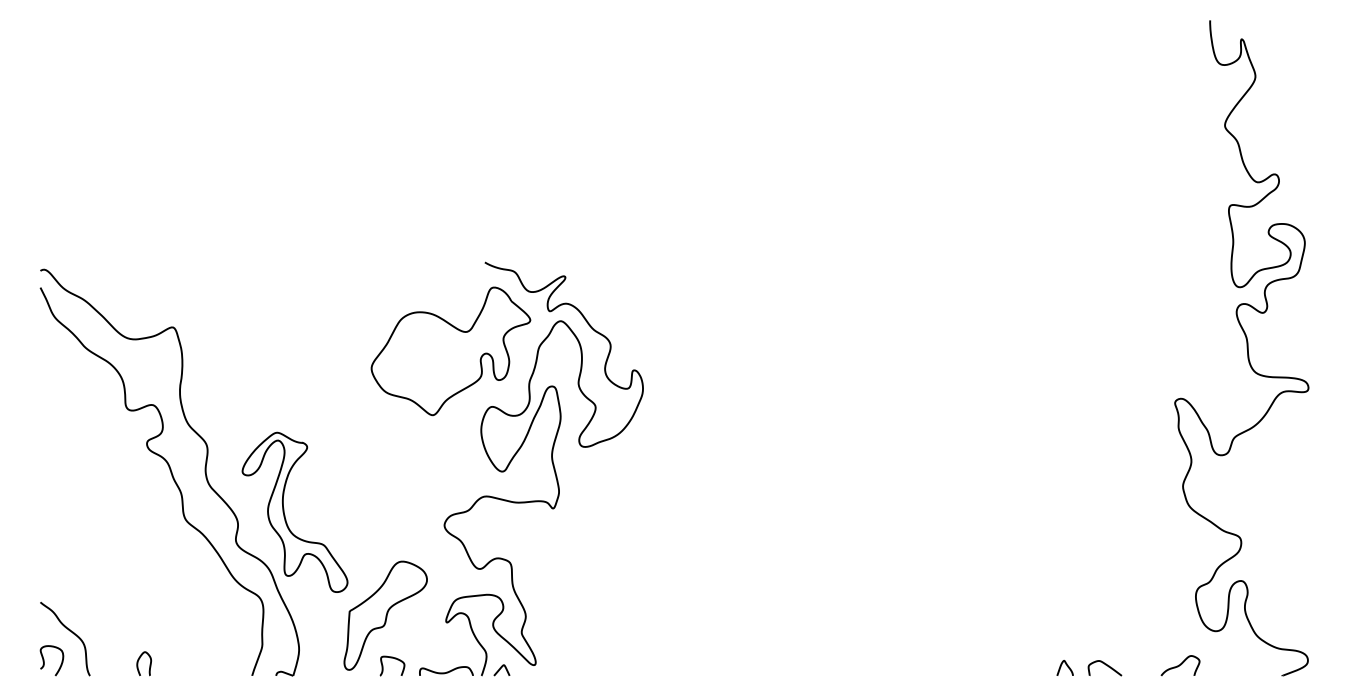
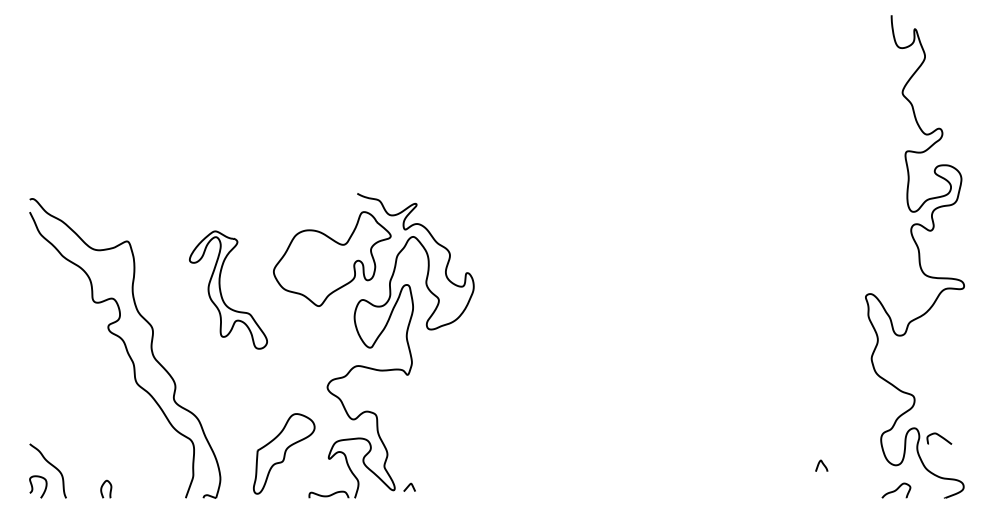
part: (285, 515) -> (221, 292), moved
curve: (394, 659) -> (290, 486), removed
curve: (1066, 665) -> (822, 464), moved
curve: (1105, 665) -> (939, 436), moved
curve: (1180, 665) -> (896, 490), moved
curve: (500, 669) -> (408, 486), moved

